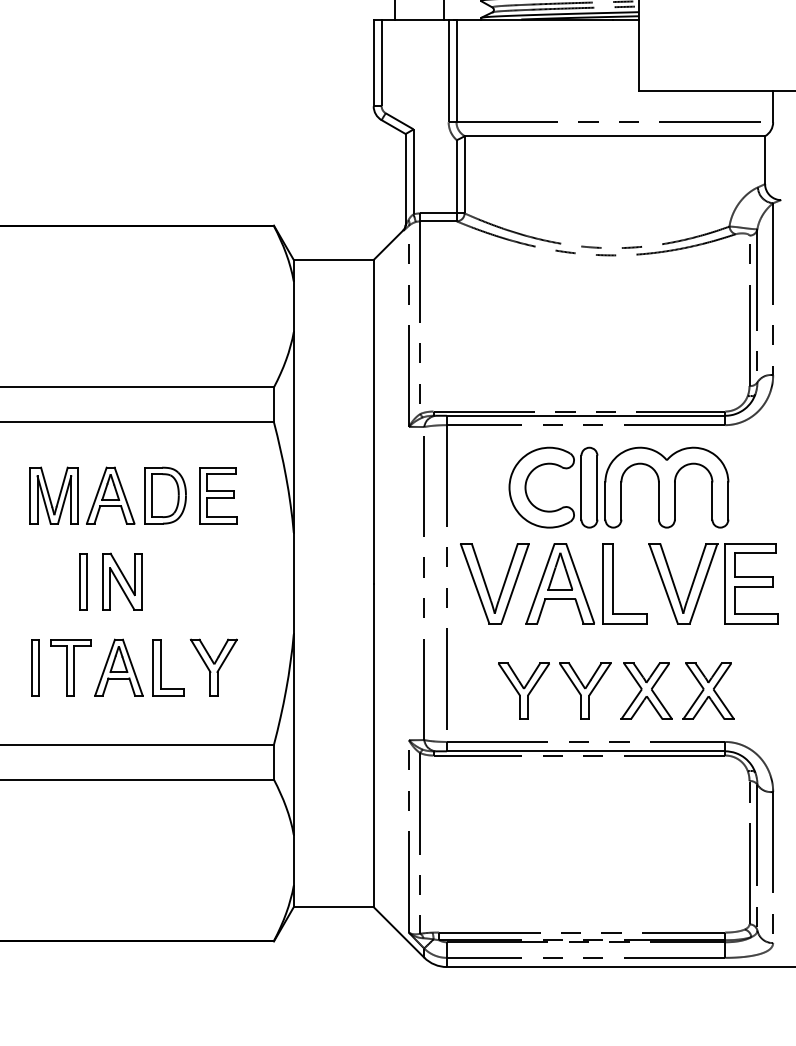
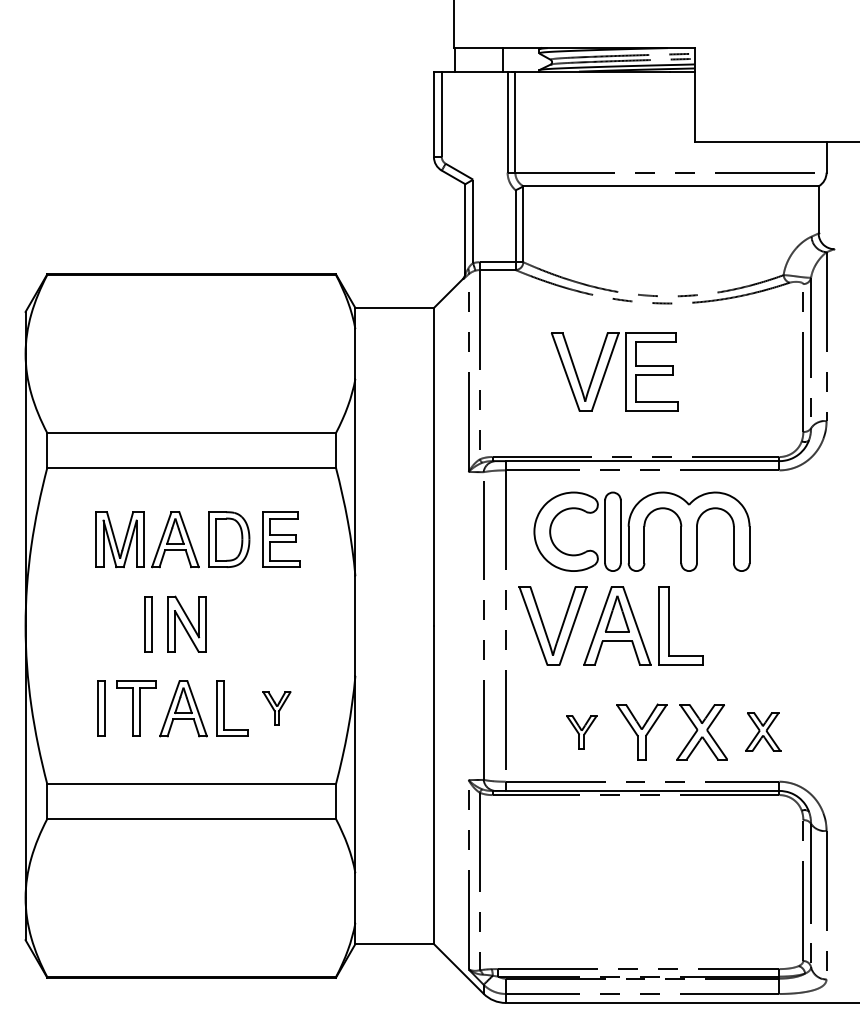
part: (618, 487) -> (641, 531), moved
part: (705, 580) -> (607, 369), moved
part: (213, 667) -> (276, 708), size x0.6
part: (523, 691) -> (581, 732), size x0.6
part: (707, 691) -> (762, 732), size x0.7

